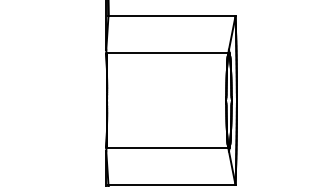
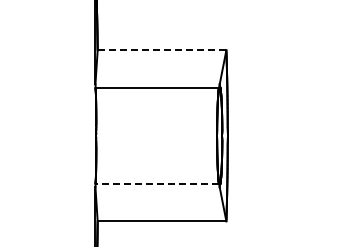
line: (172, 16) -> (162, 50), solid -> dashed
line: (167, 147) -> (157, 183), solid -> dashed

